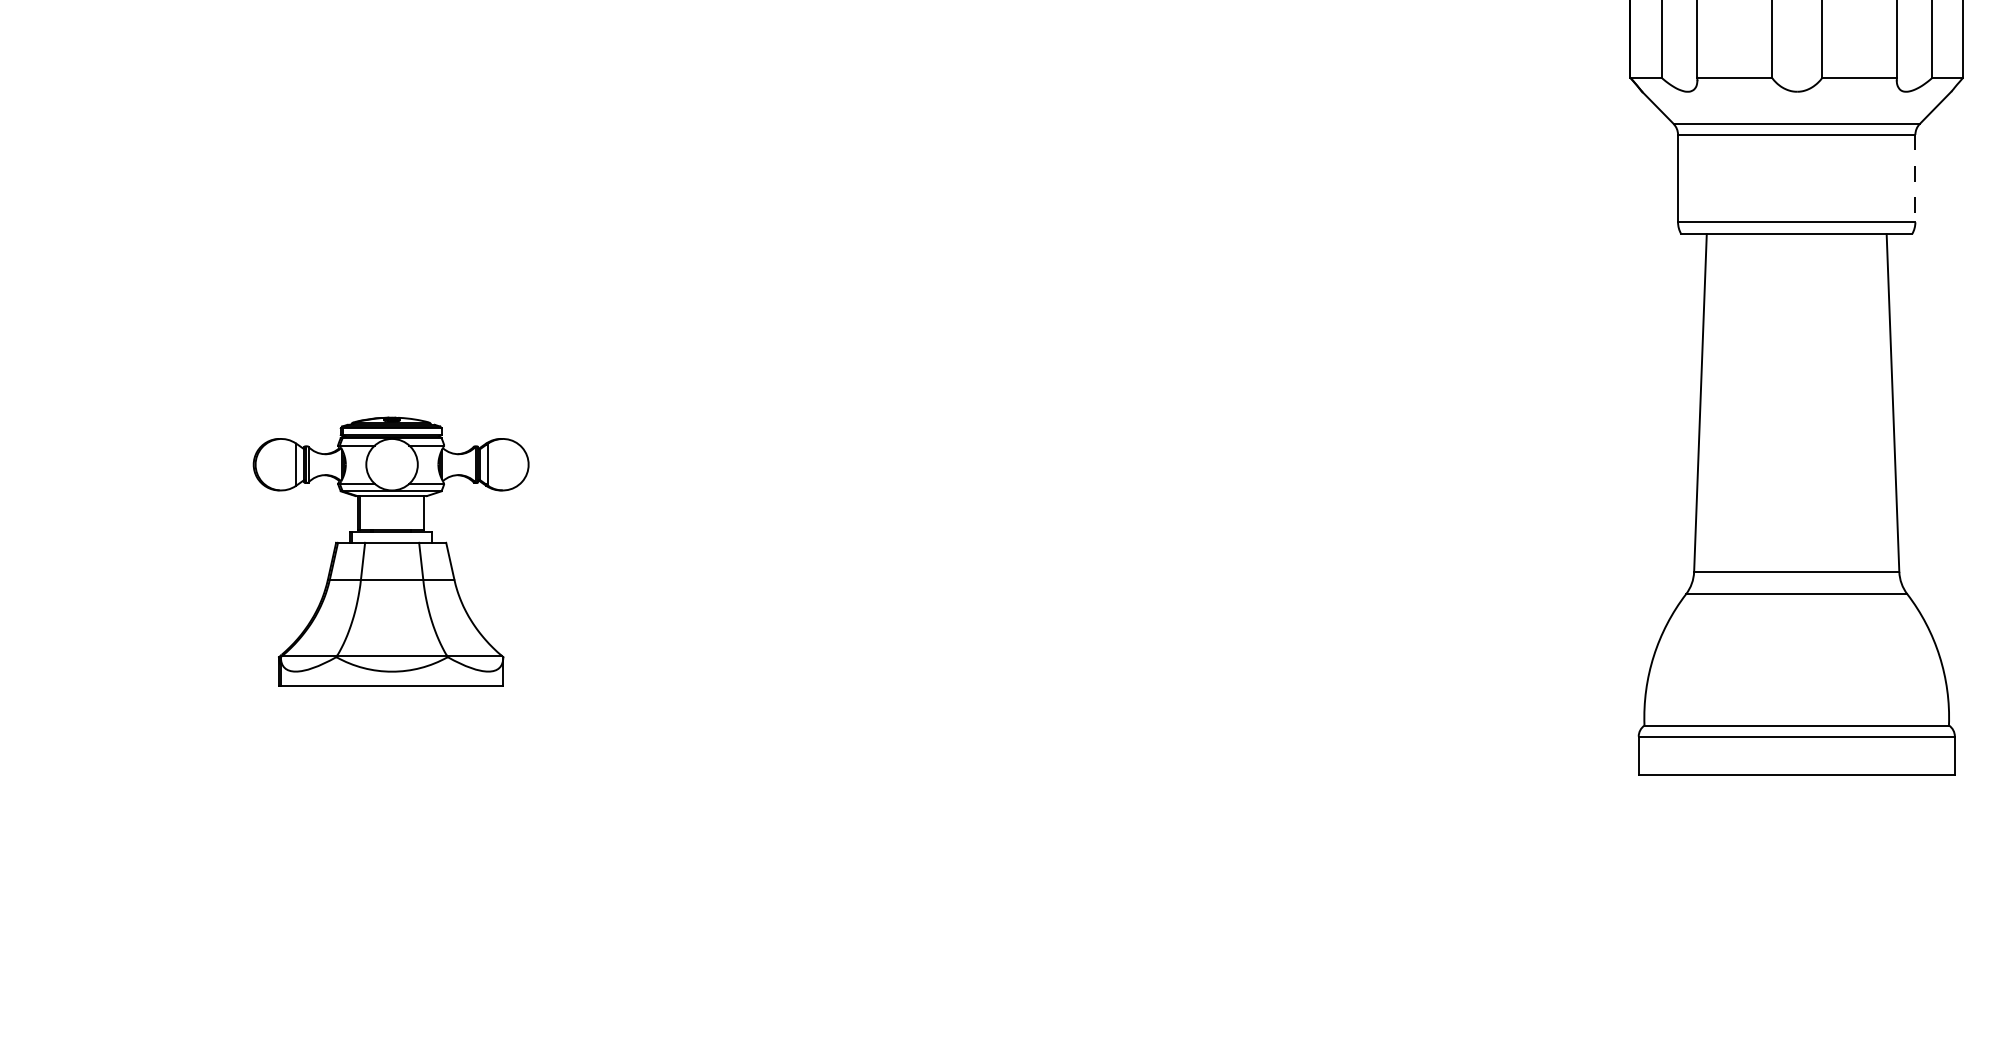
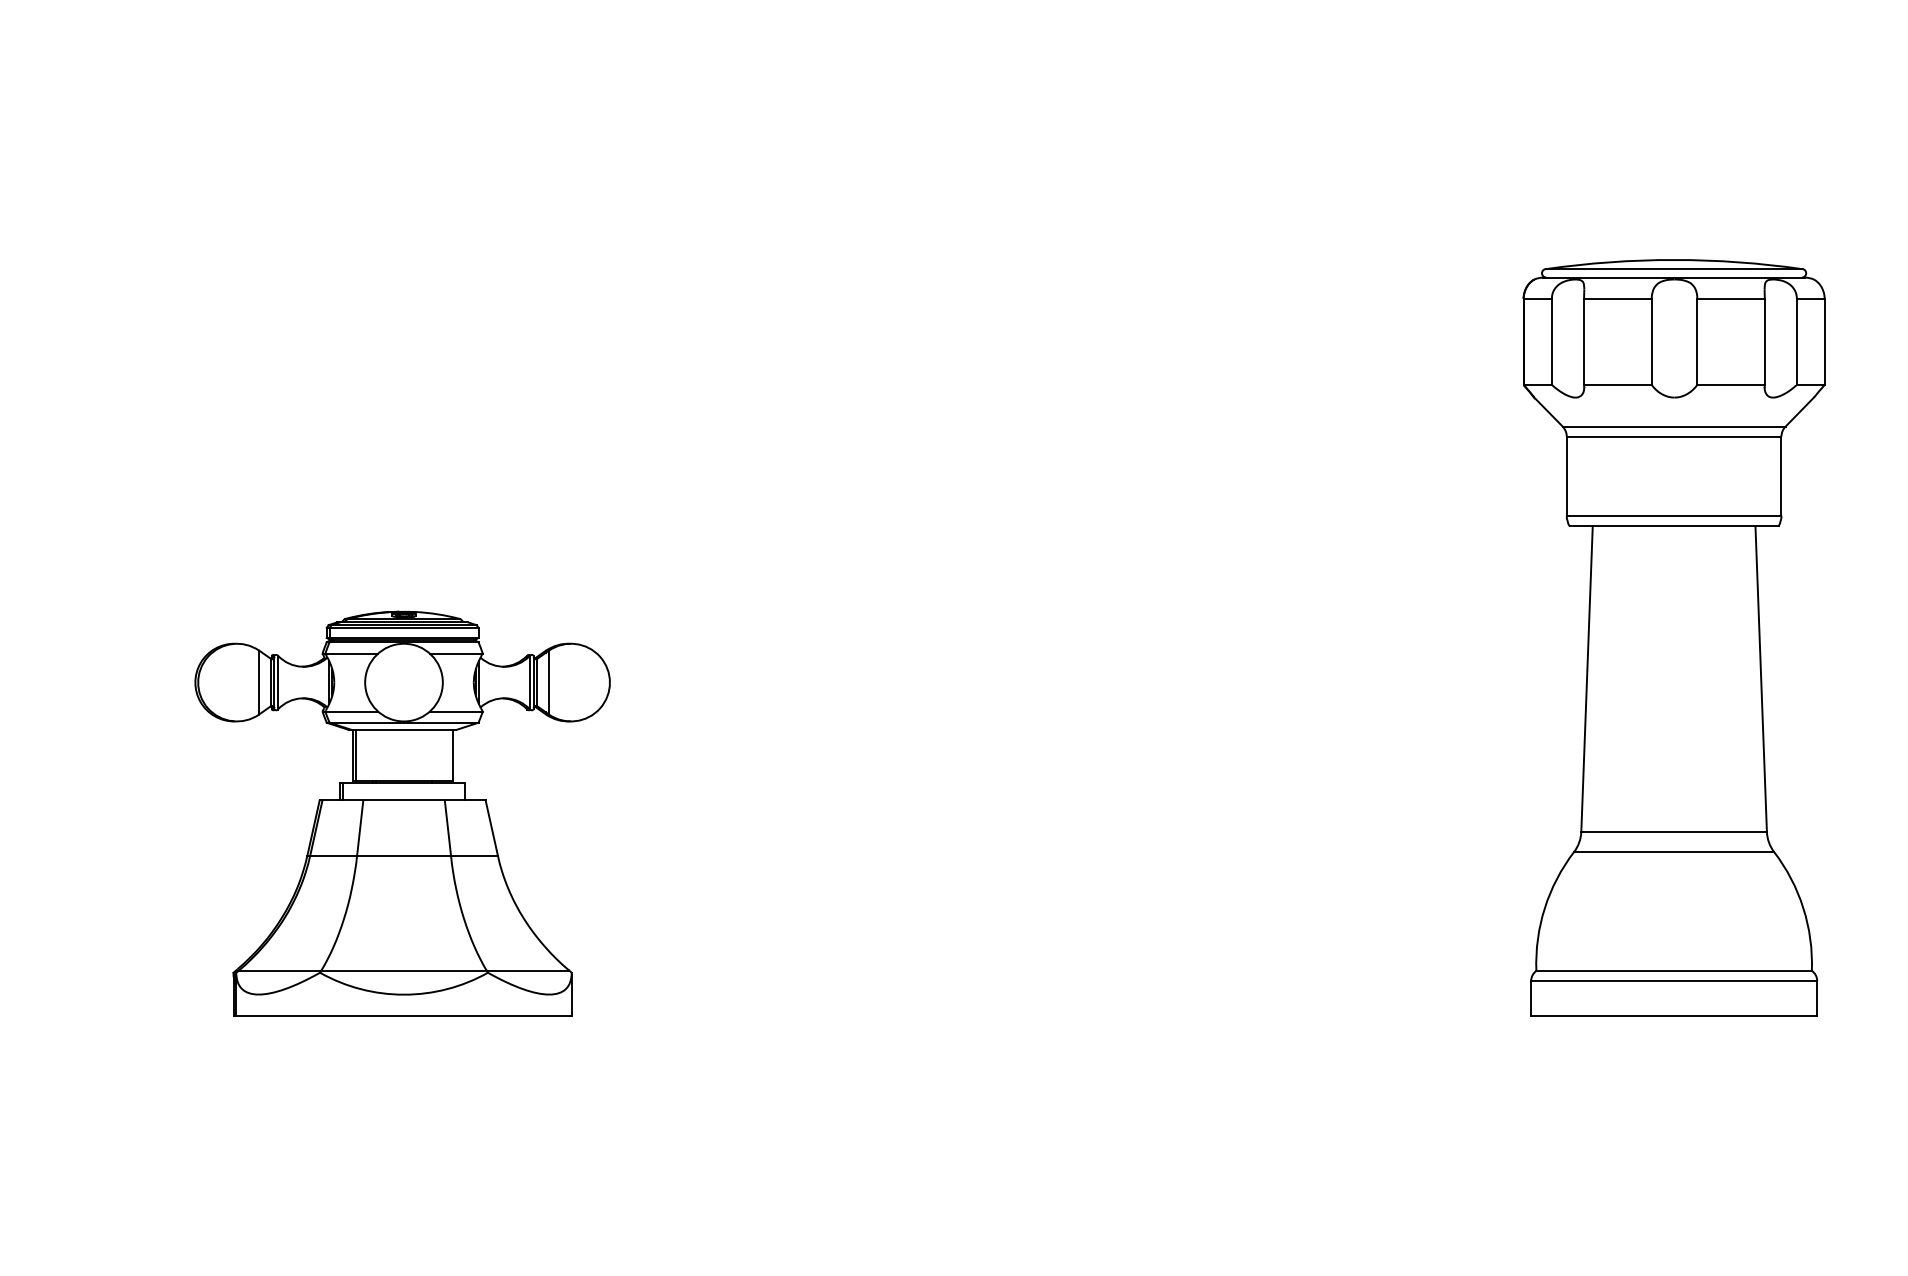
line: (1915, 179) -> (1781, 476), dashed -> solid
part: (391, 551) -> (402, 813), size x1.67

